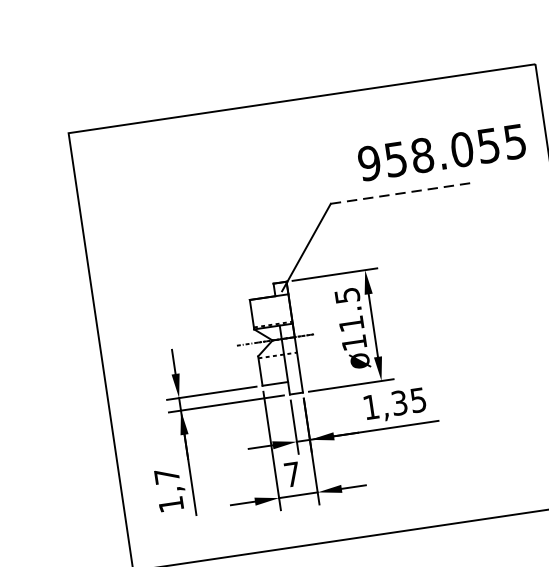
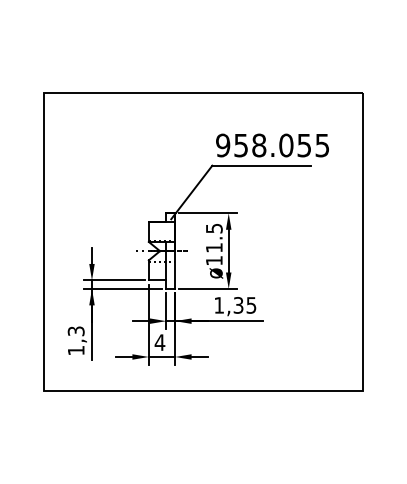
text: (441, 152) -> (272, 145), moved
line: (404, 192) -> (262, 165), dashed -> solid
text: (291, 474) -> (159, 342), 7 -> 4
text: (166, 476) -> (75, 331), 1,7 -> 1,3

